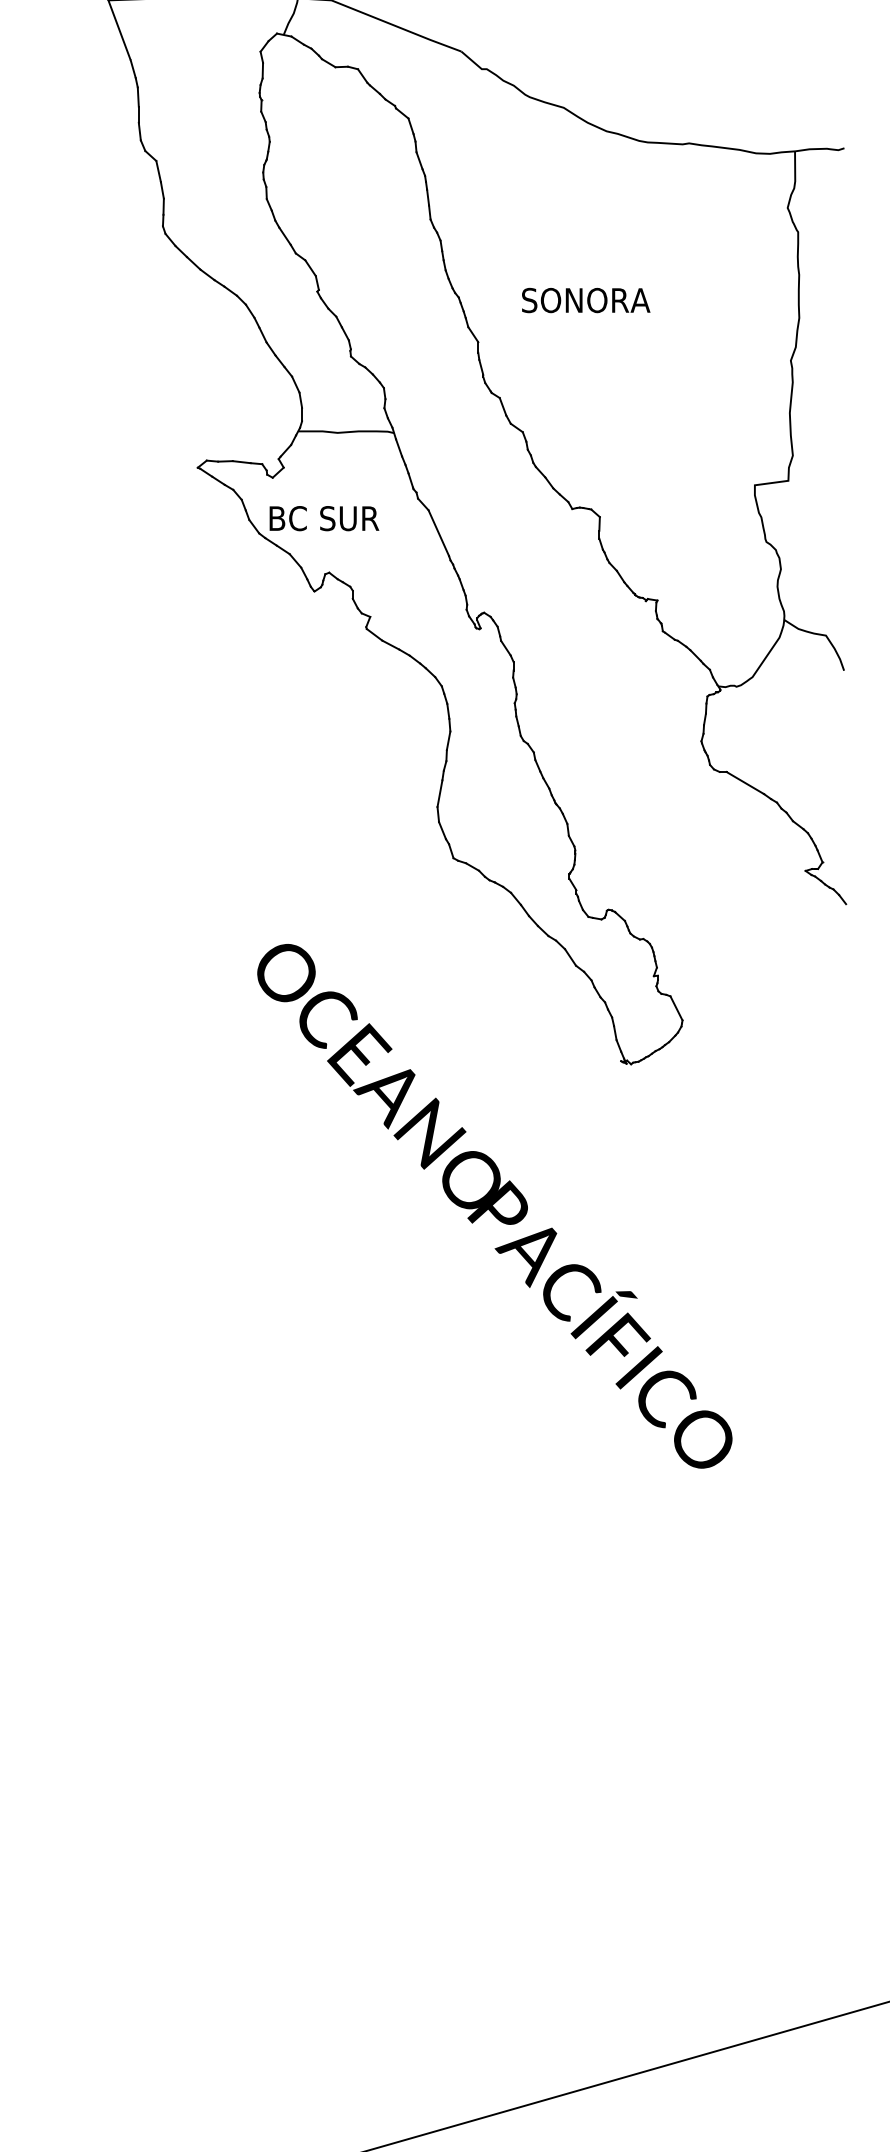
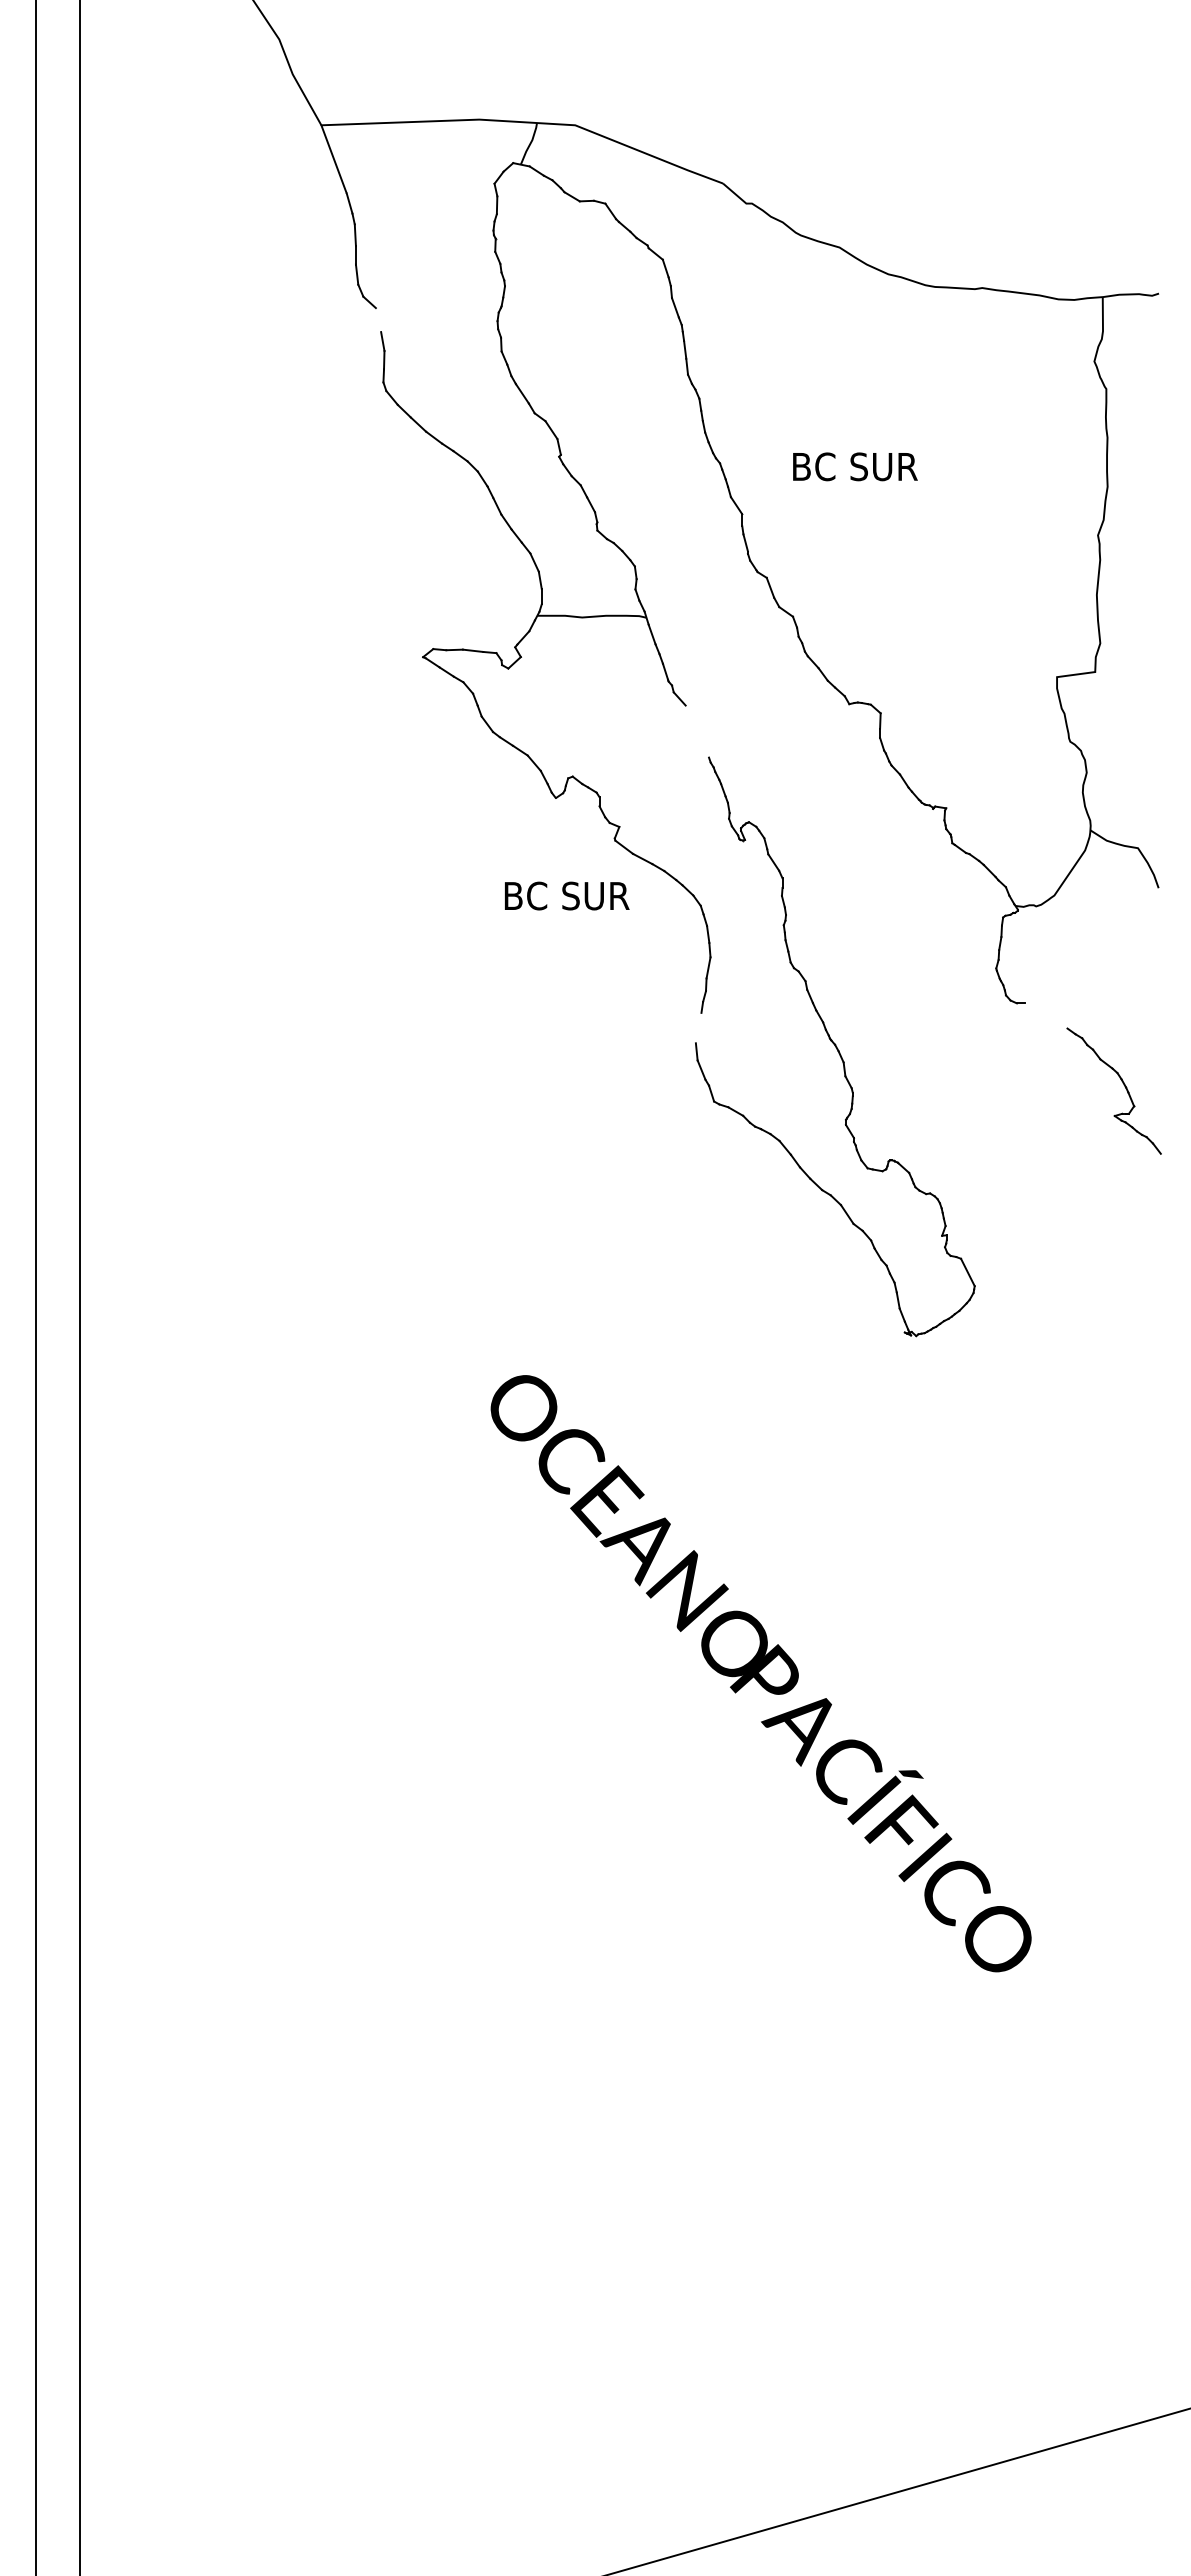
line: (158, 171) -> (378, 320), removed
text: (586, 300) -> (865, 466), SONORA -> BC SUR
text: (324, 518) -> (567, 895), moved
line: (438, 533) -> (697, 731), removed
line: (744, 782) -> (1045, 1015), removed
line: (439, 793) -> (698, 1027), removed
text: (494, 1206) -> (760, 1673), moved

